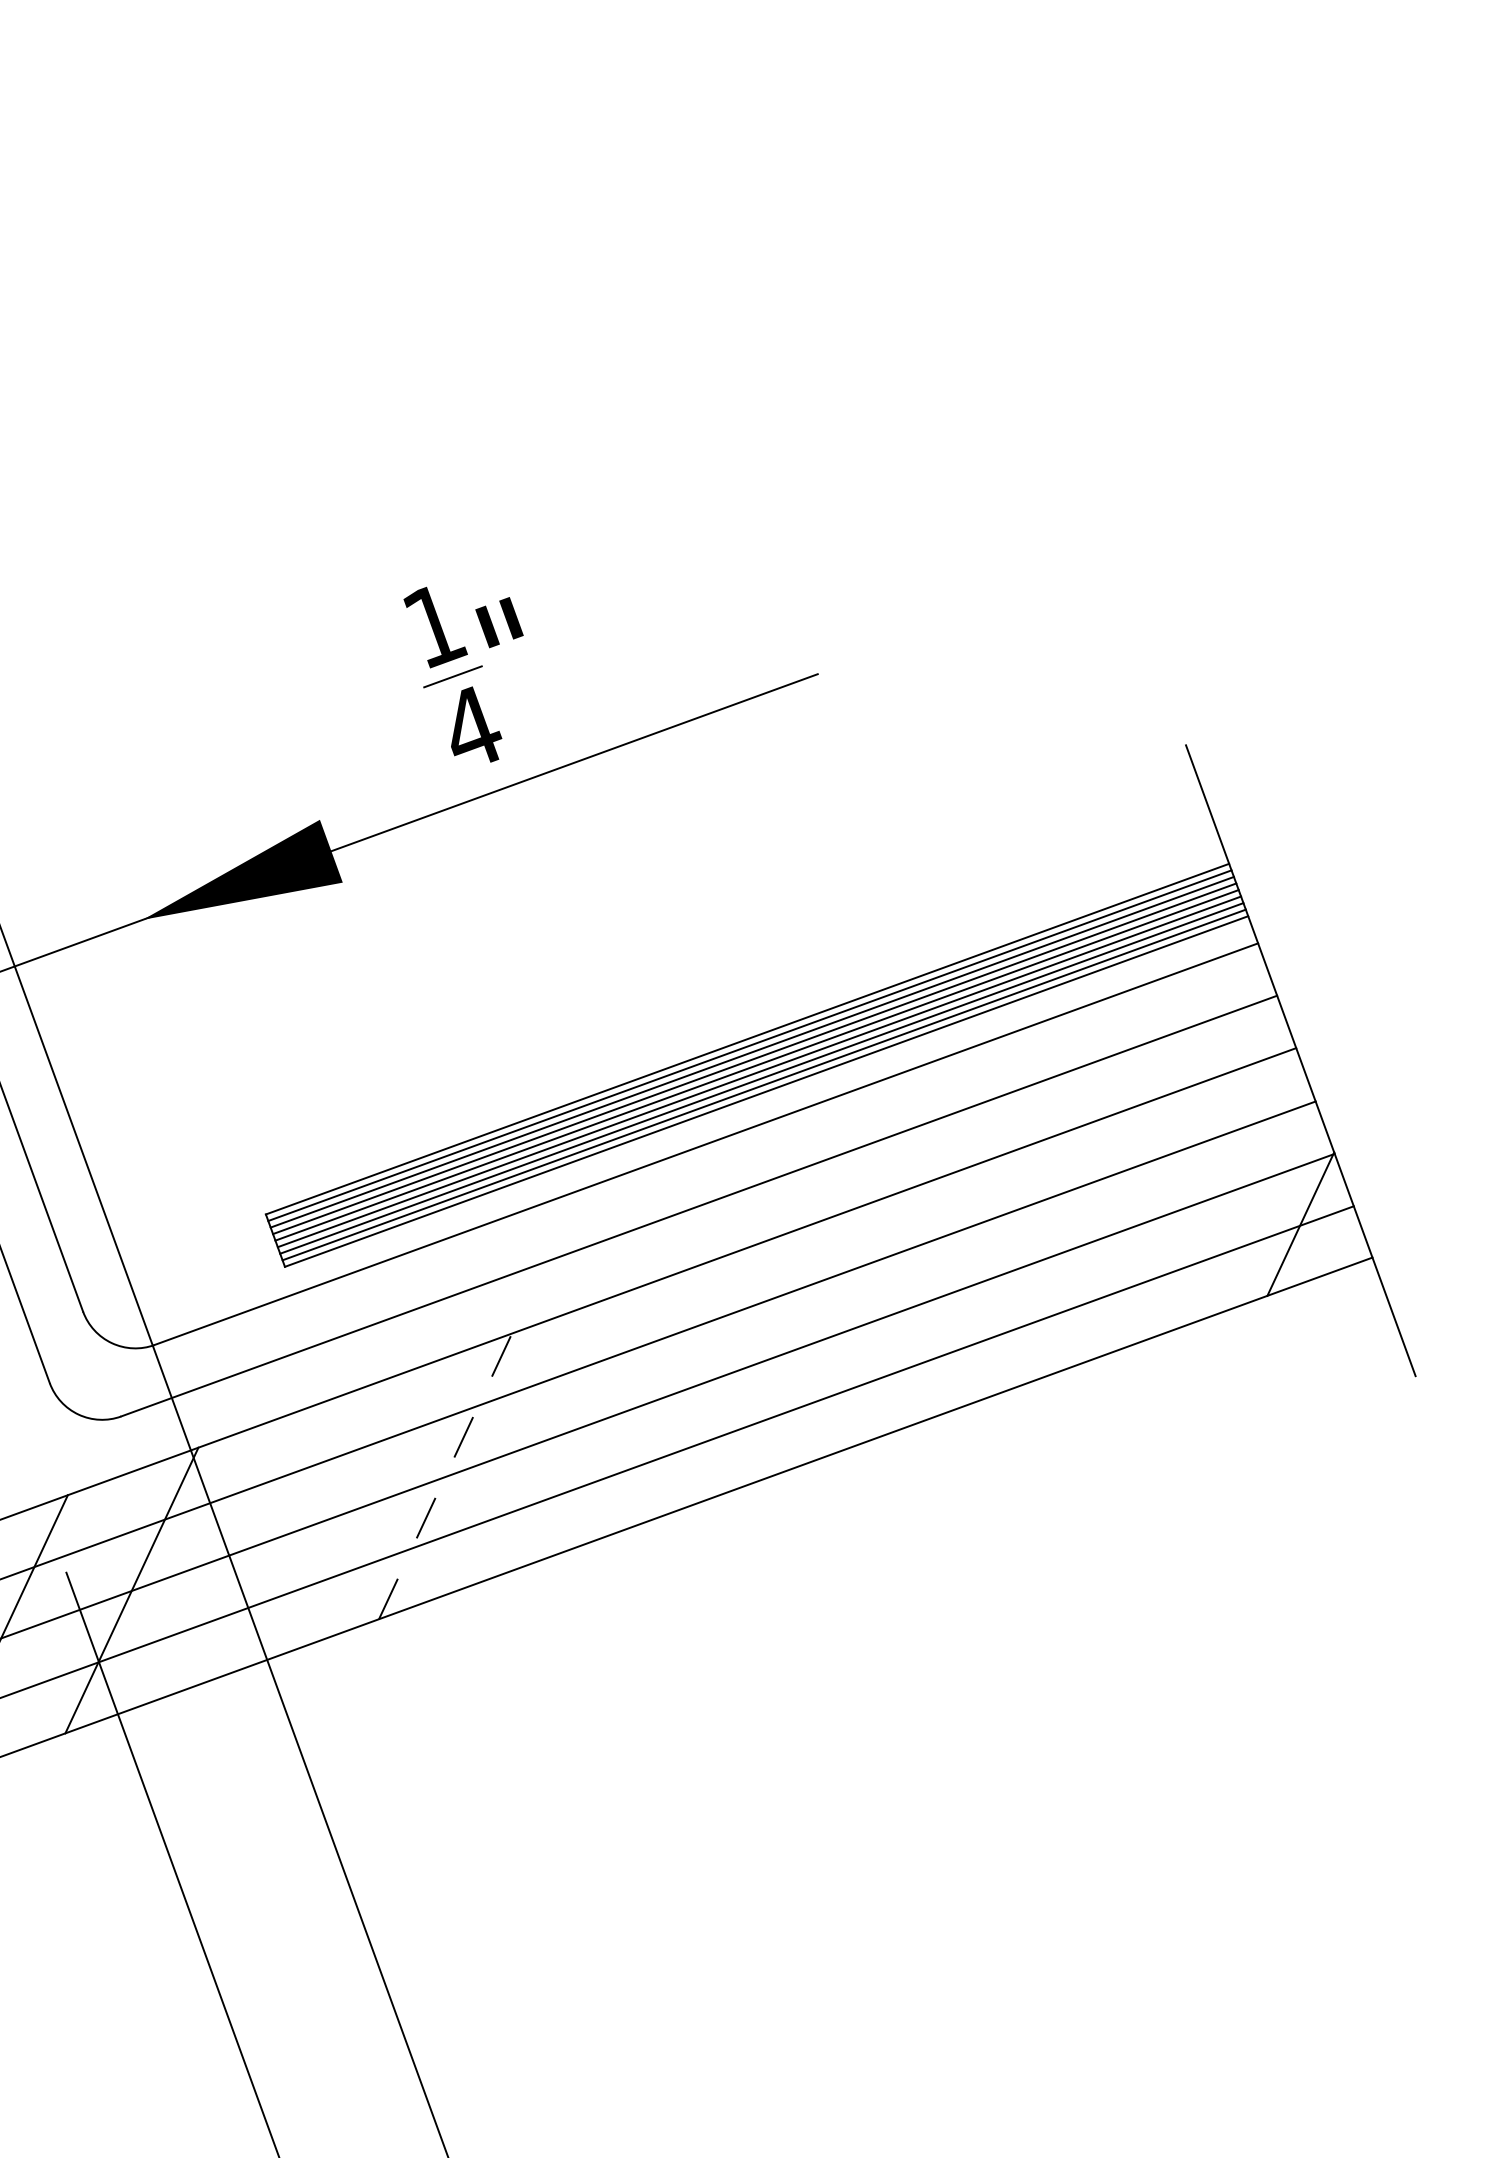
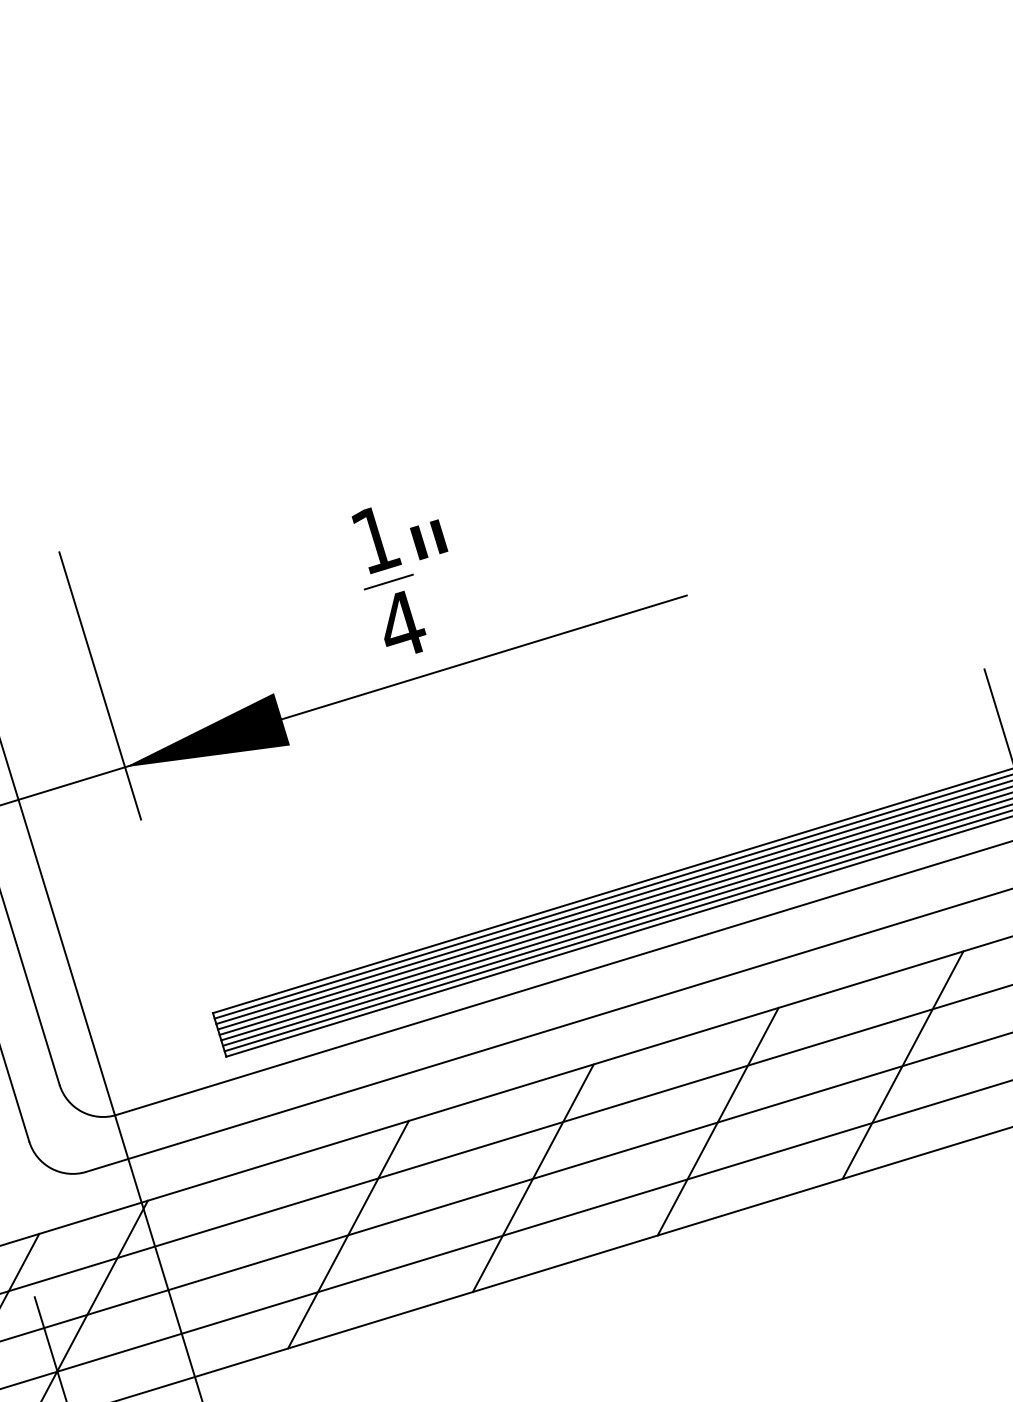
line: (106, 821) -> (99, 685), added
line: (1111, 1233) -> (902, 1064), added
line: (889, 1314) -> (717, 1121), added
line: (667, 1395) -> (533, 1178), added
line: (445, 1476) -> (348, 1234), dashed -> solid

